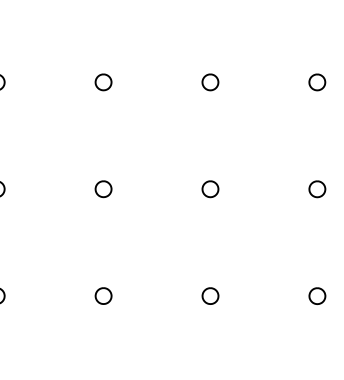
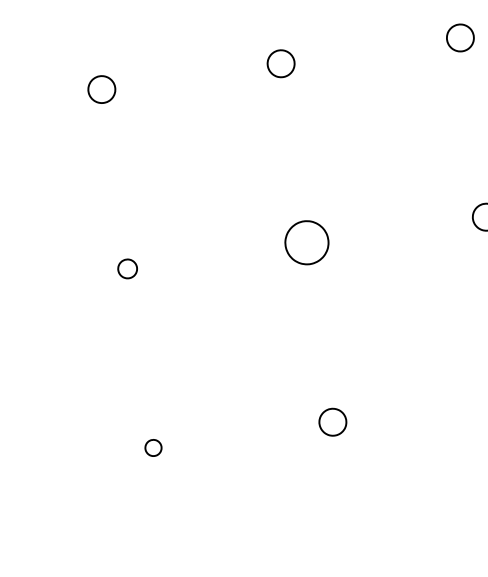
part: (103, 189) -> (127, 269), size x0.7
part: (210, 189) -> (307, 243), size x1.6
part: (103, 295) -> (153, 447), size x0.6

